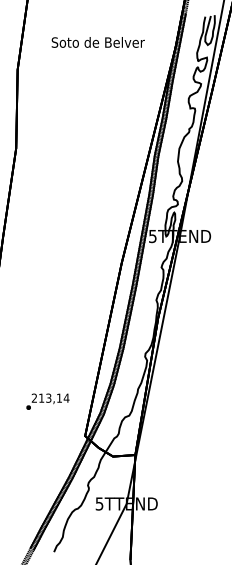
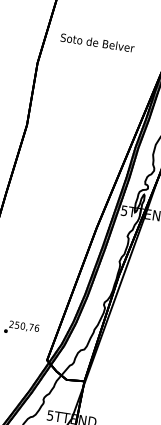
text: (97, 42) -> (97, 42), moved
text: (54, 397) -> (27, 326), 213,14 -> 250,76

